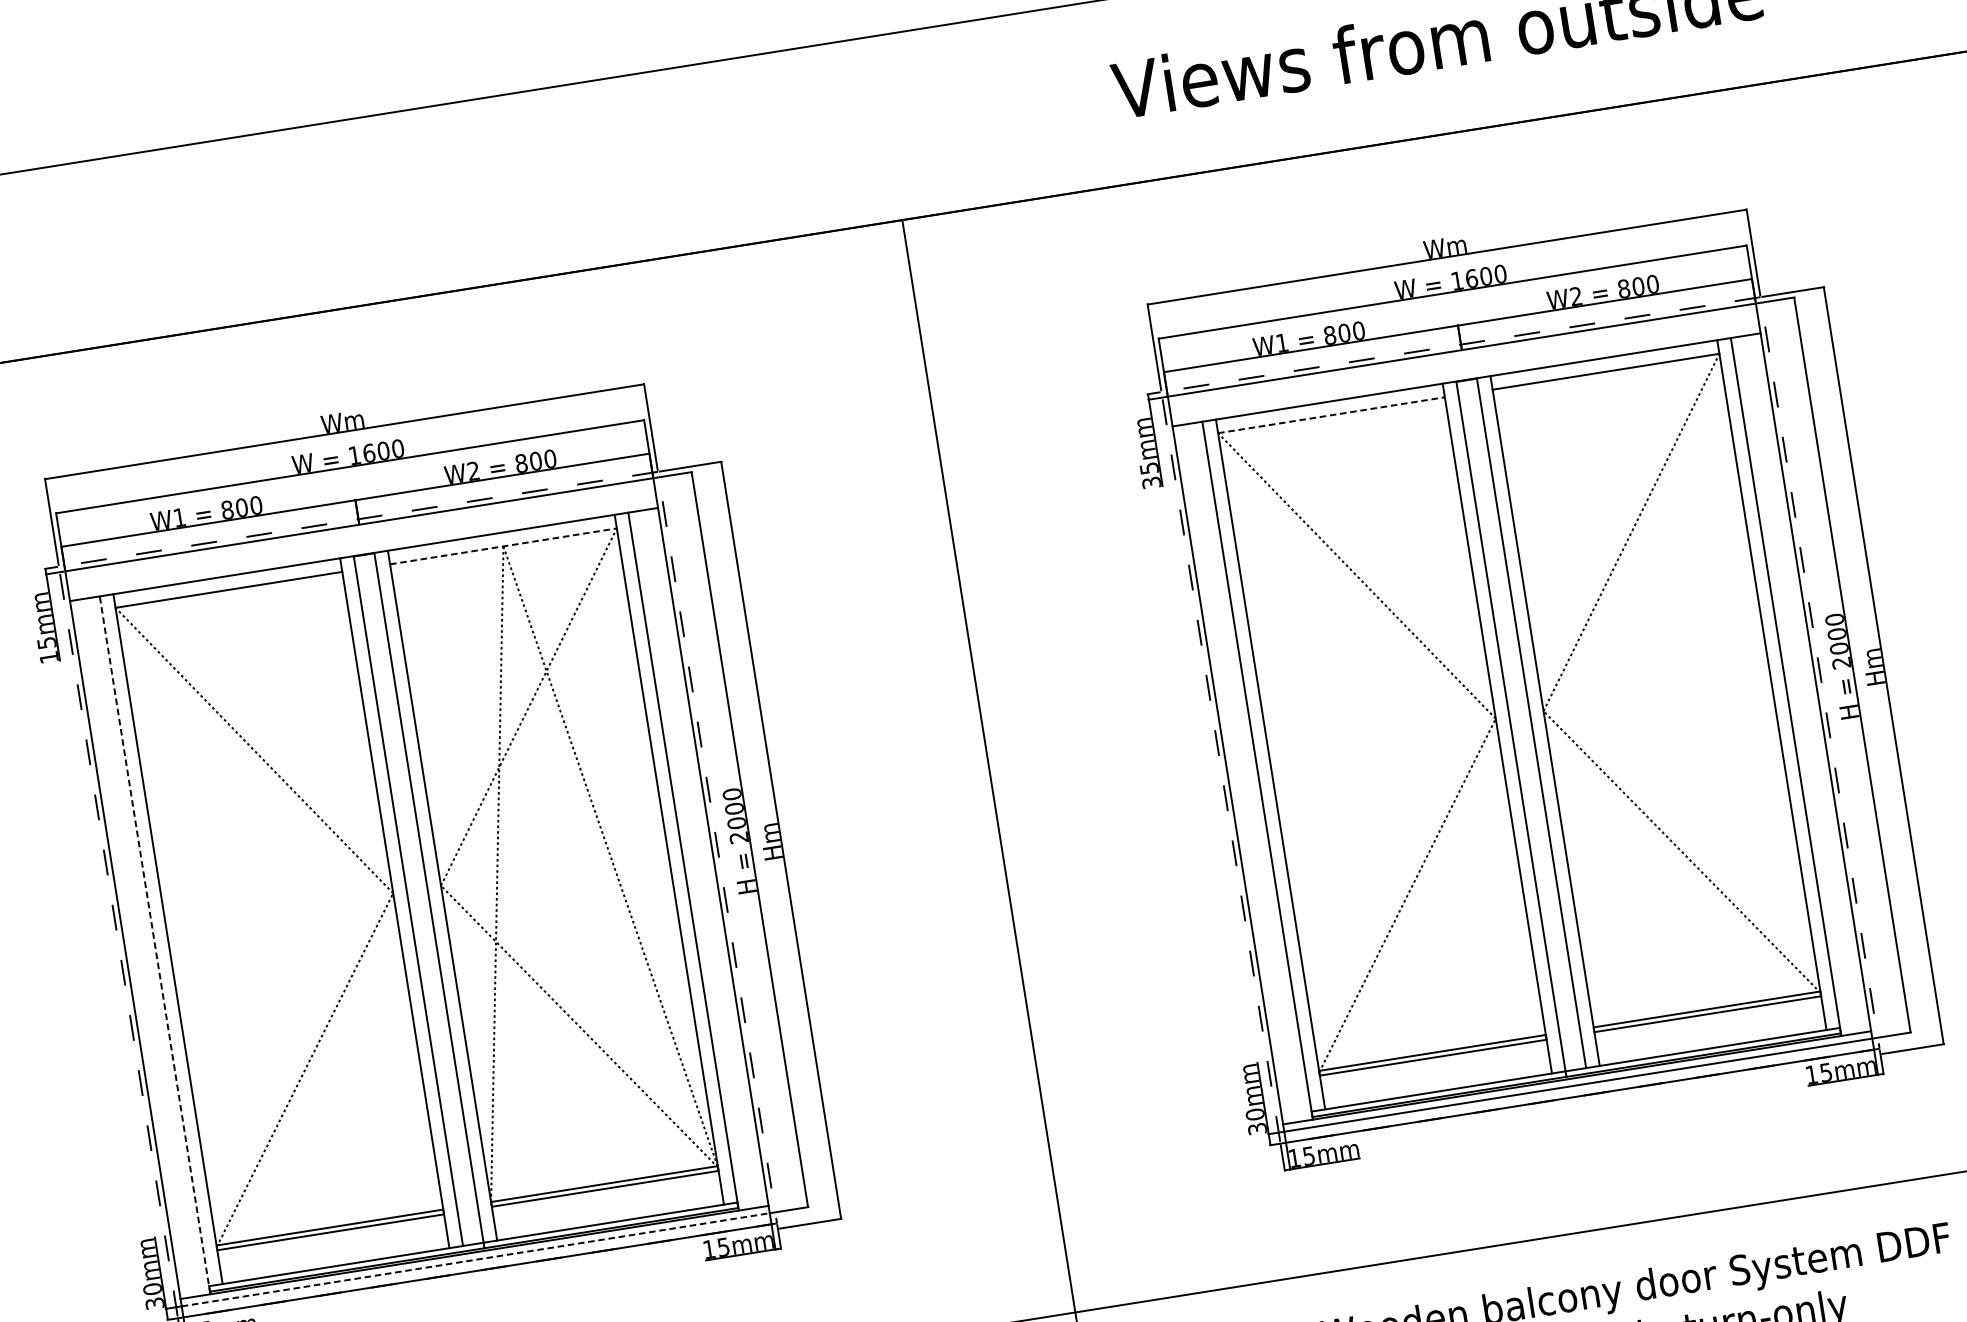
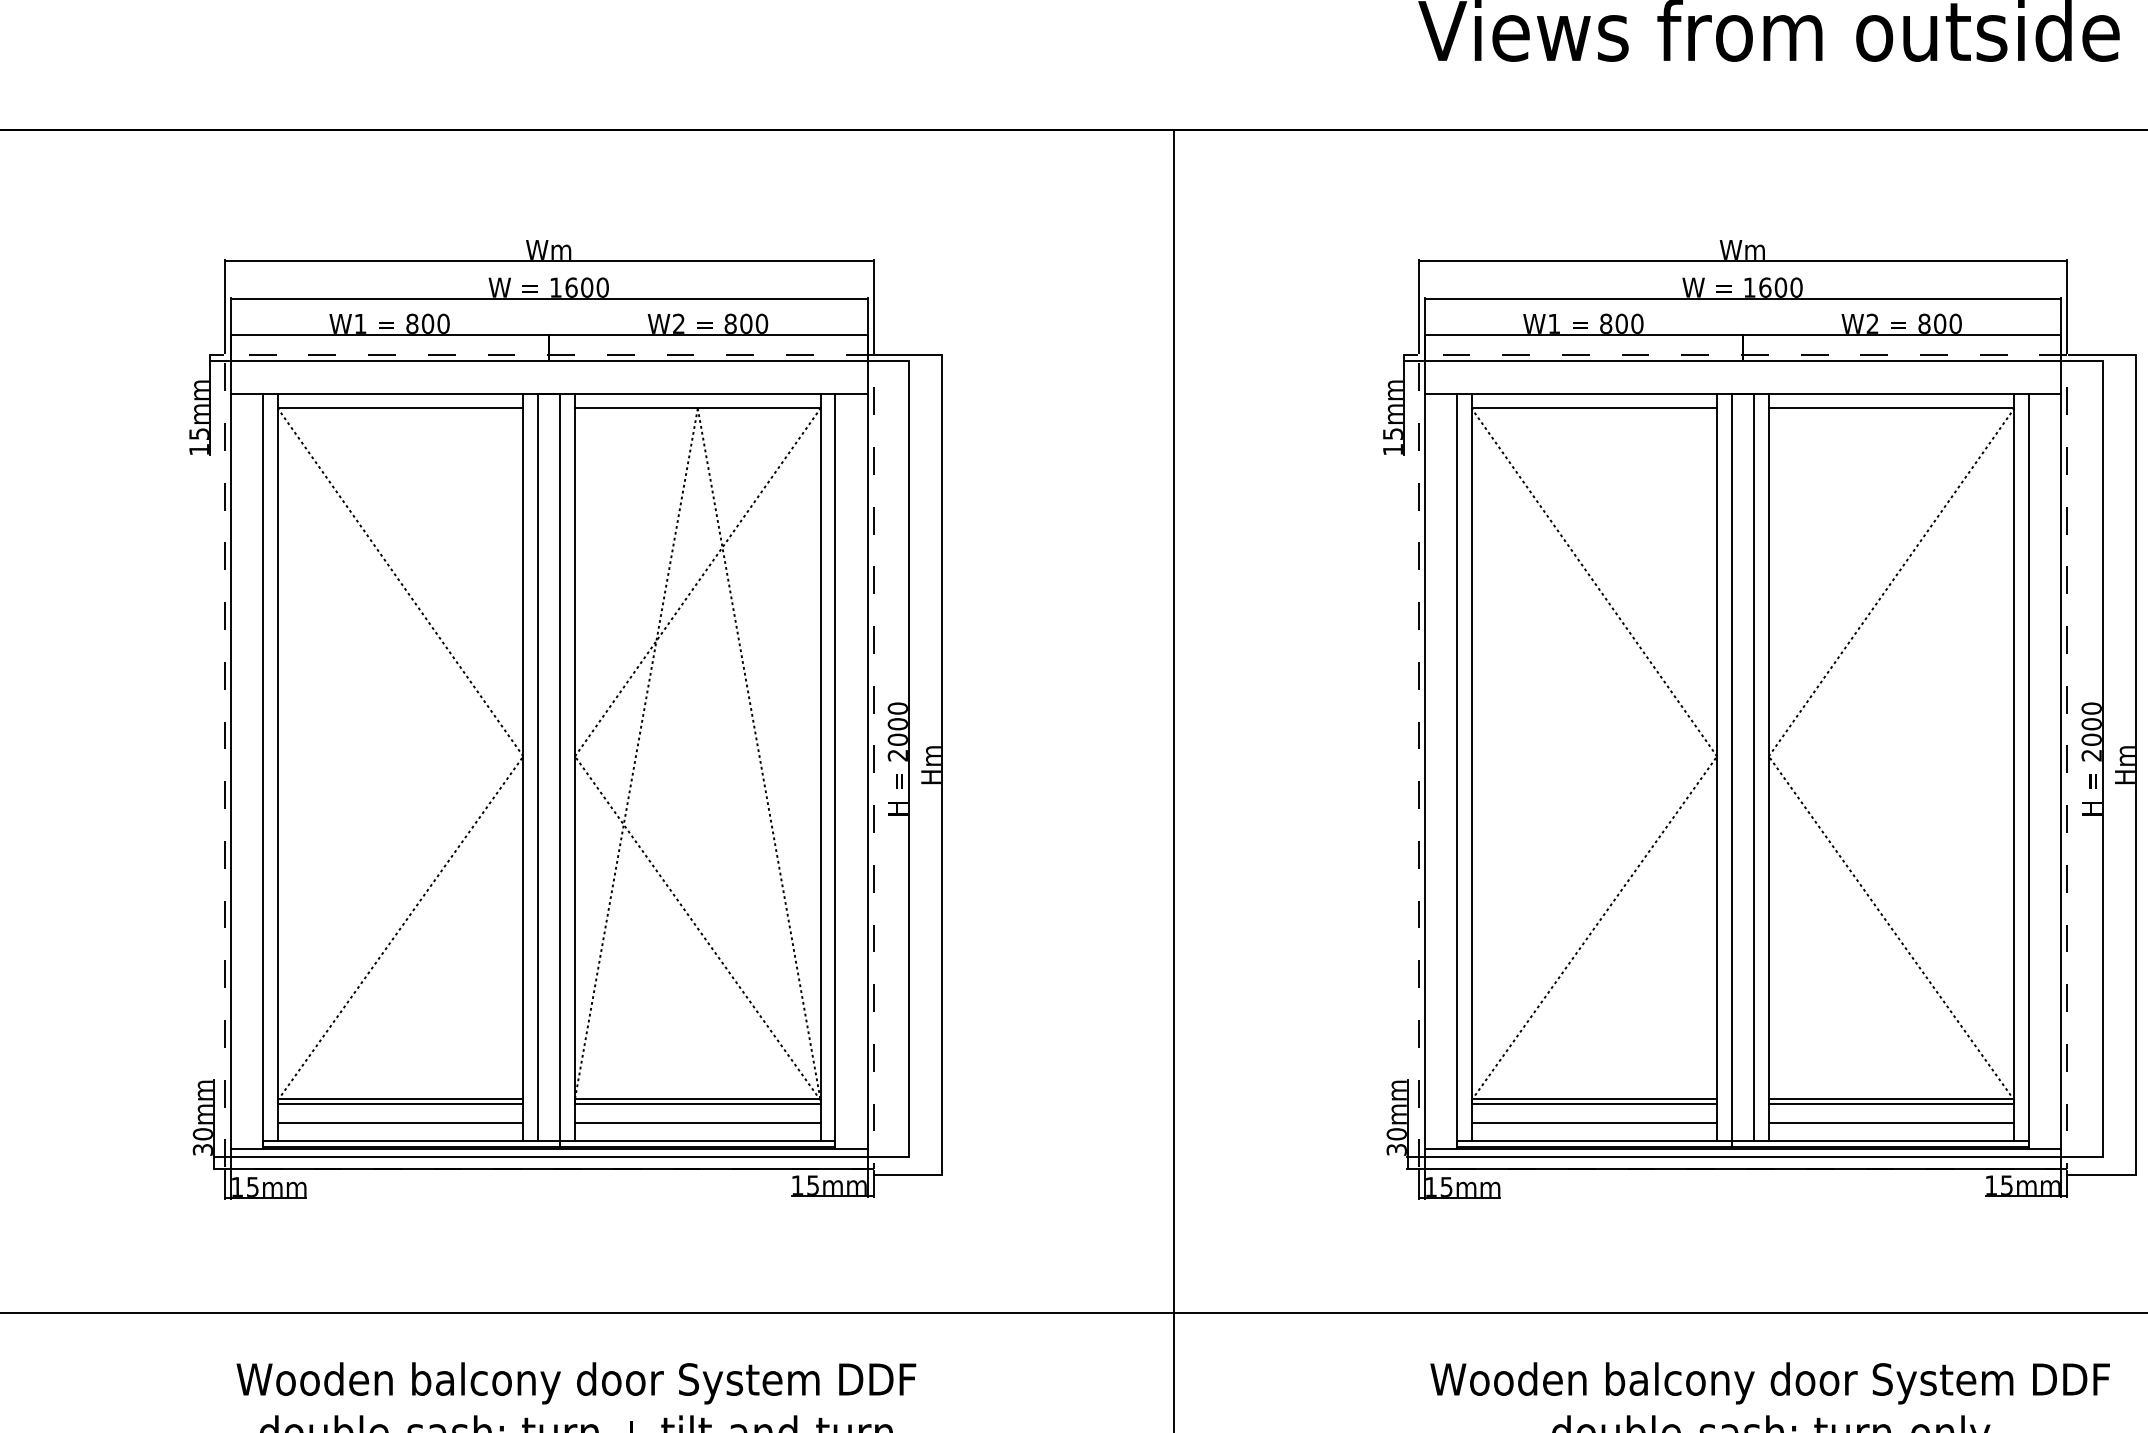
line: (1331, 415) -> (1594, 408), dashed -> solid
text: (1151, 482) -> (1392, 449), 35mm -> 15mm
line: (503, 546) -> (697, 408), dashed -> solid
line: (155, 945) -> (263, 771), dashed -> solid
line: (1710, 1031) -> (1891, 1122), added
line: (1436, 1074) -> (1594, 1122), added
line: (607, 1205) -> (697, 1122), added
line: (333, 1249) -> (400, 1122), added
line: (476, 1259) -> (549, 1157), dashed -> solid

